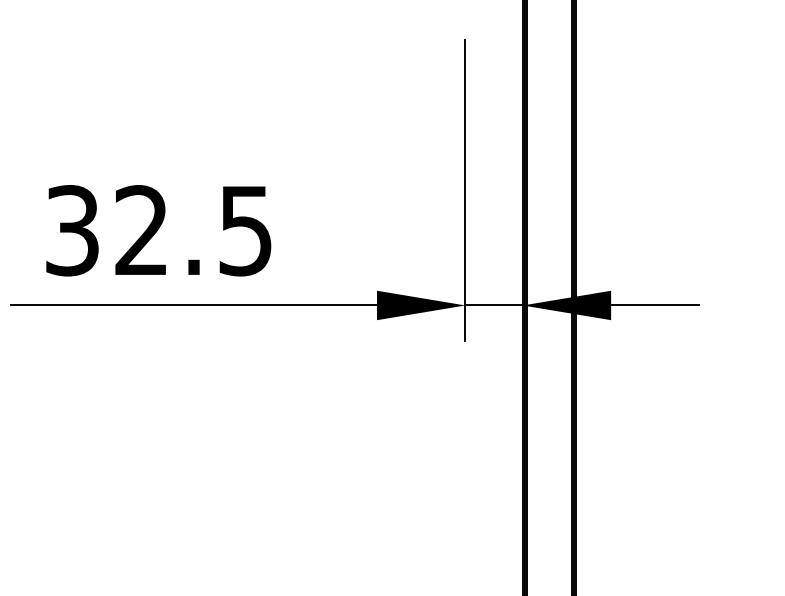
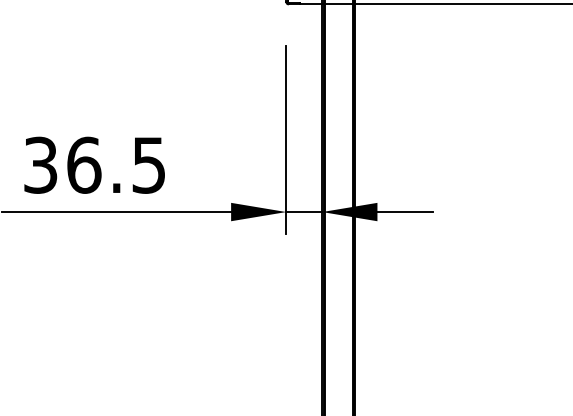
text: (142, 229) -> (84, 164), 32.5 -> 36.5

